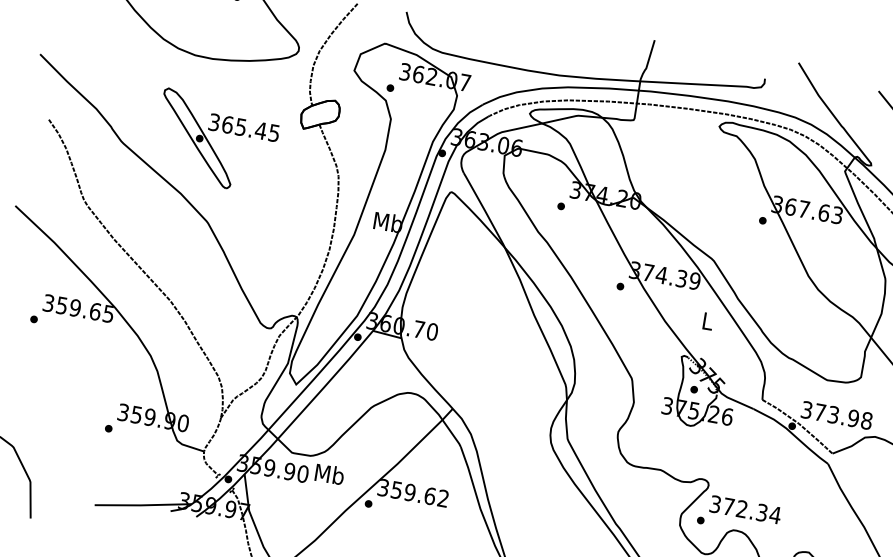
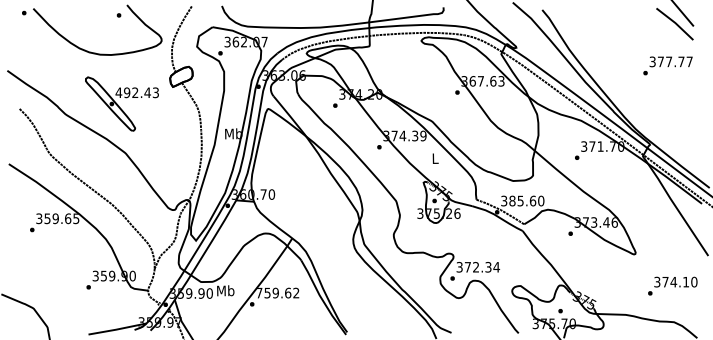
text: (242, 127) -> (136, 92), 365.45 -> 492.43
text: (843, 415) -> (526, 200), 373.98 -> 385.60
text: (383, 486) -> (259, 292), 359.62 -> 759.62

